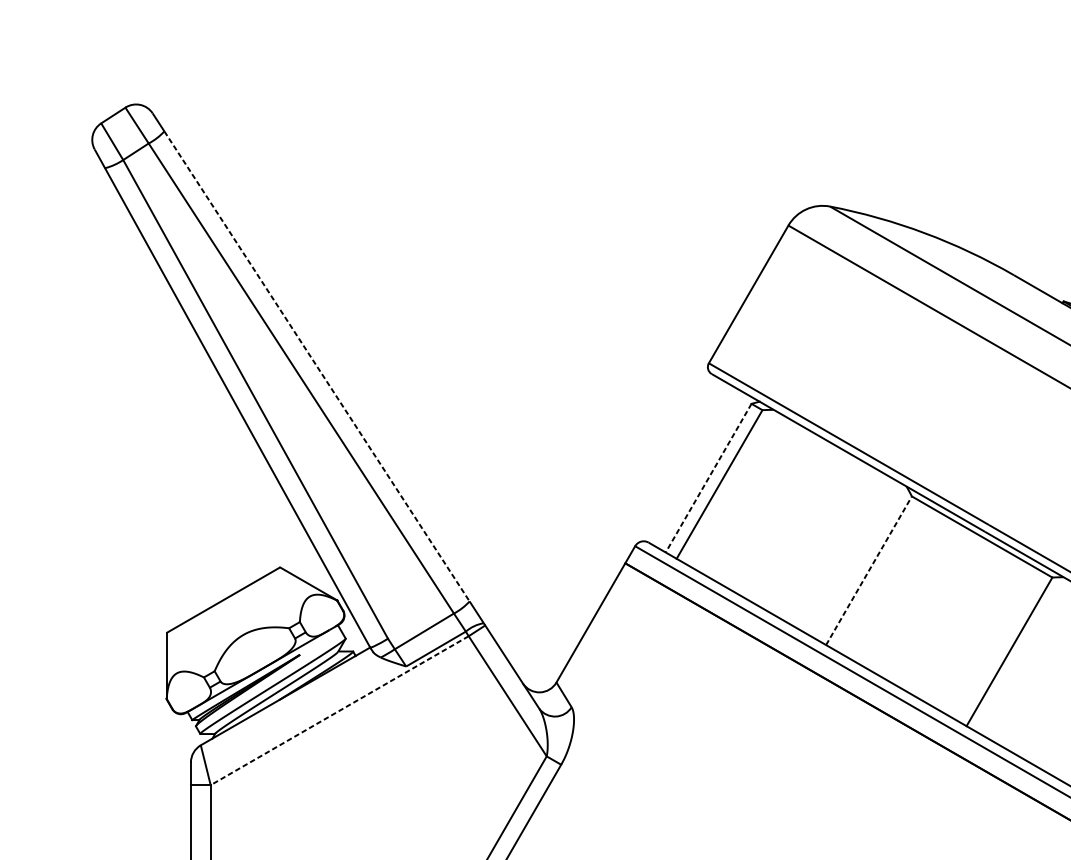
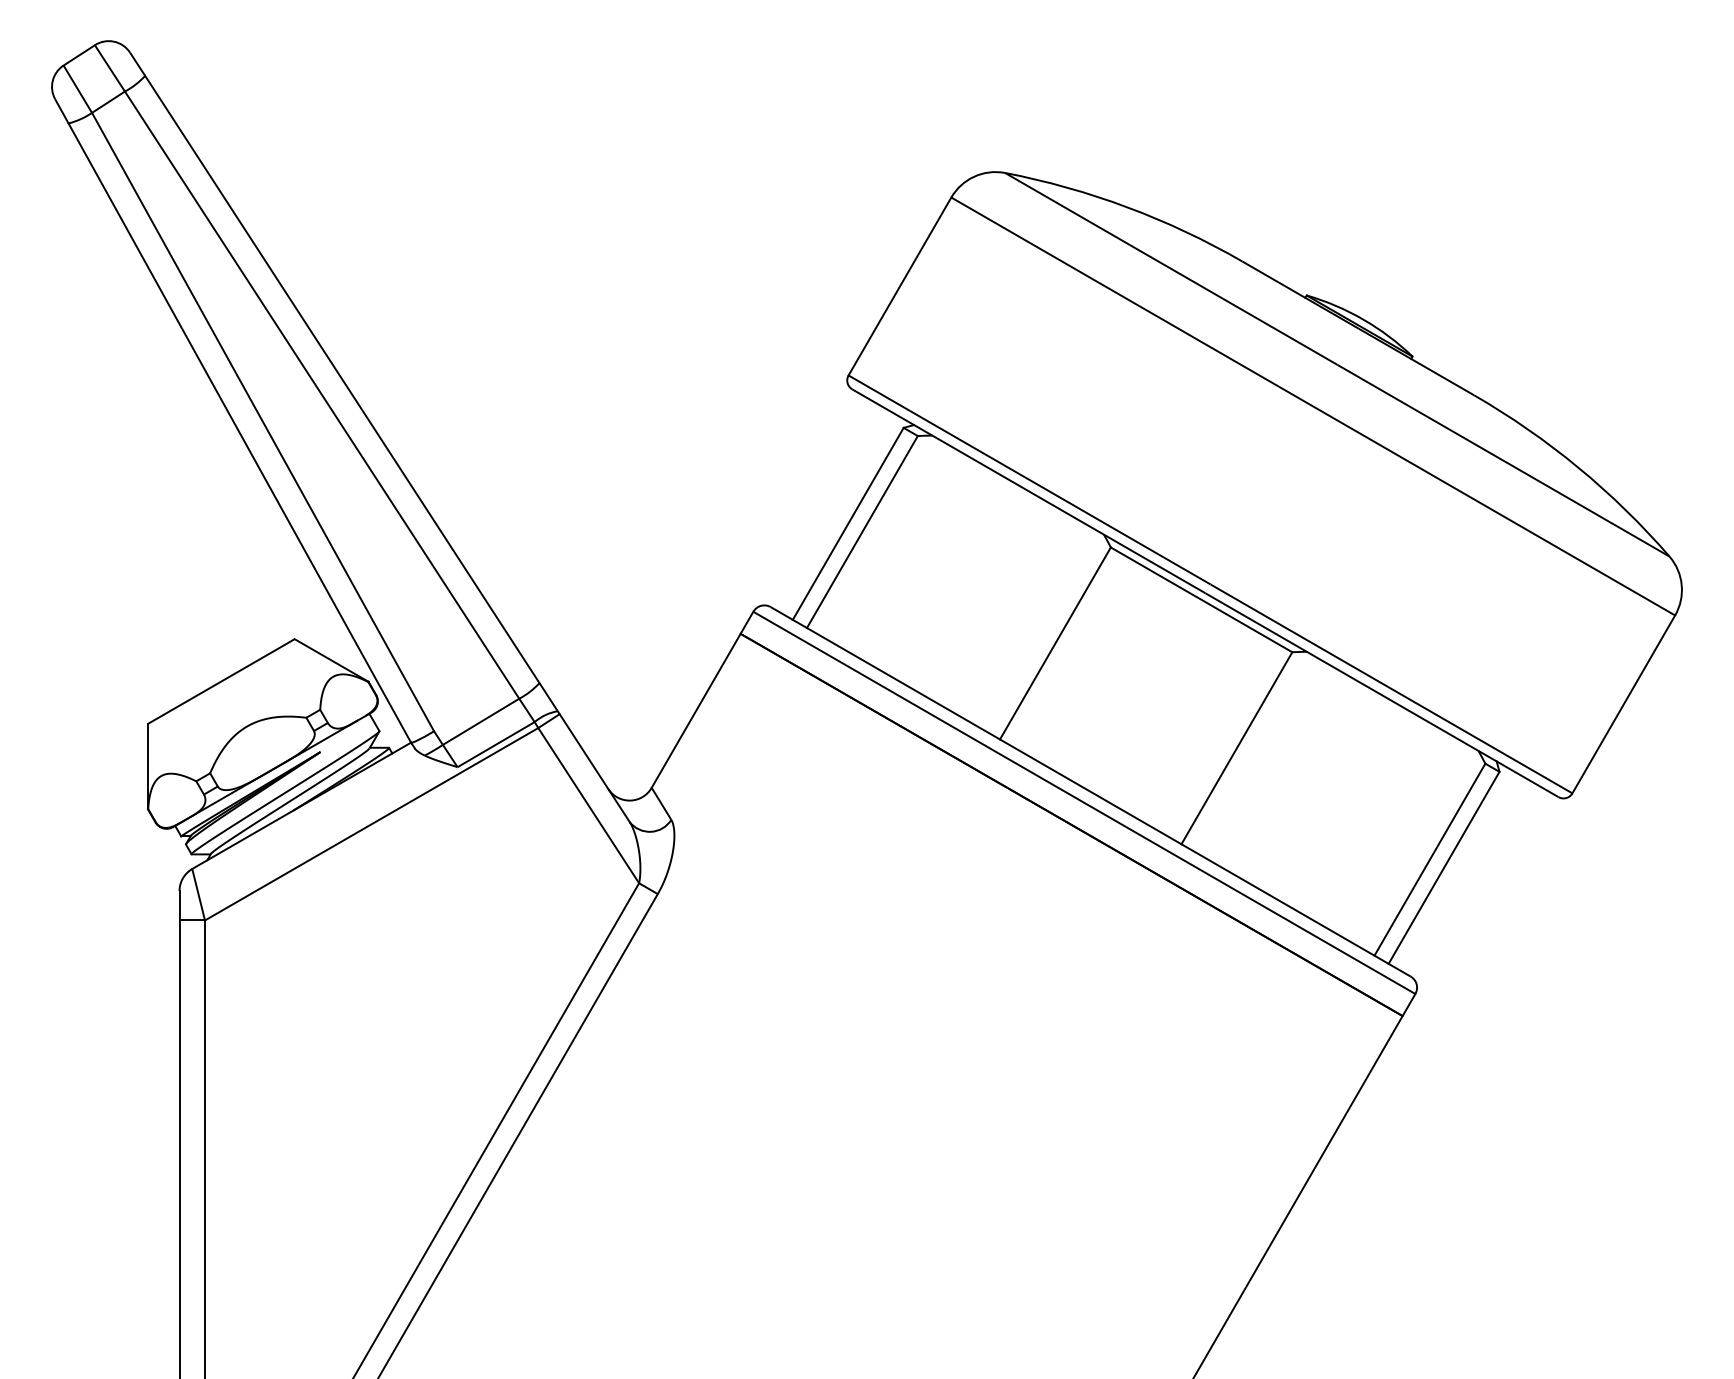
line: (317, 366) -> (342, 379), dashed -> solid
line: (708, 477) -> (848, 523), dashed -> solid
line: (869, 570) -> (1055, 643), dashed -> solid
line: (339, 710) -> (371, 824), dashed -> solid

